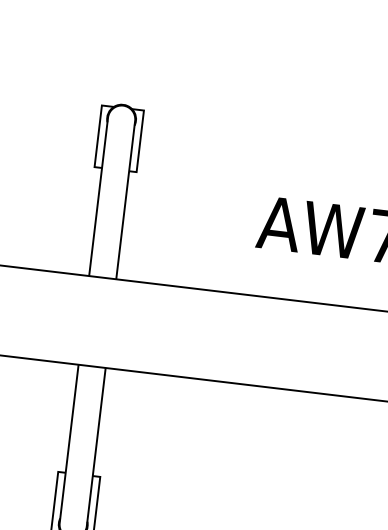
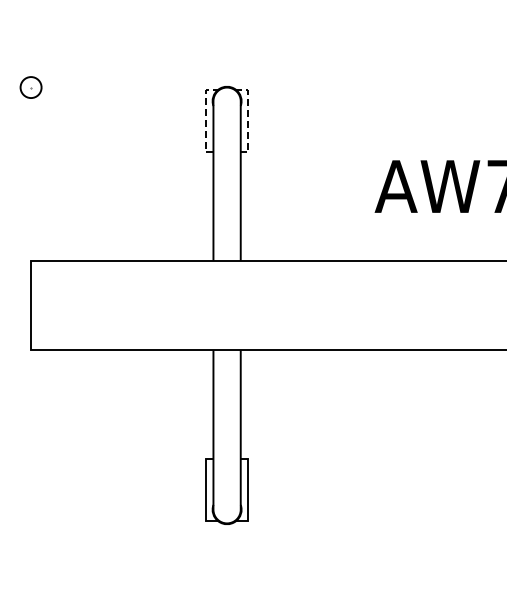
line: (98, 132) -> (205, 117), solid -> dashed
line: (140, 138) -> (248, 118), solid -> dashed

